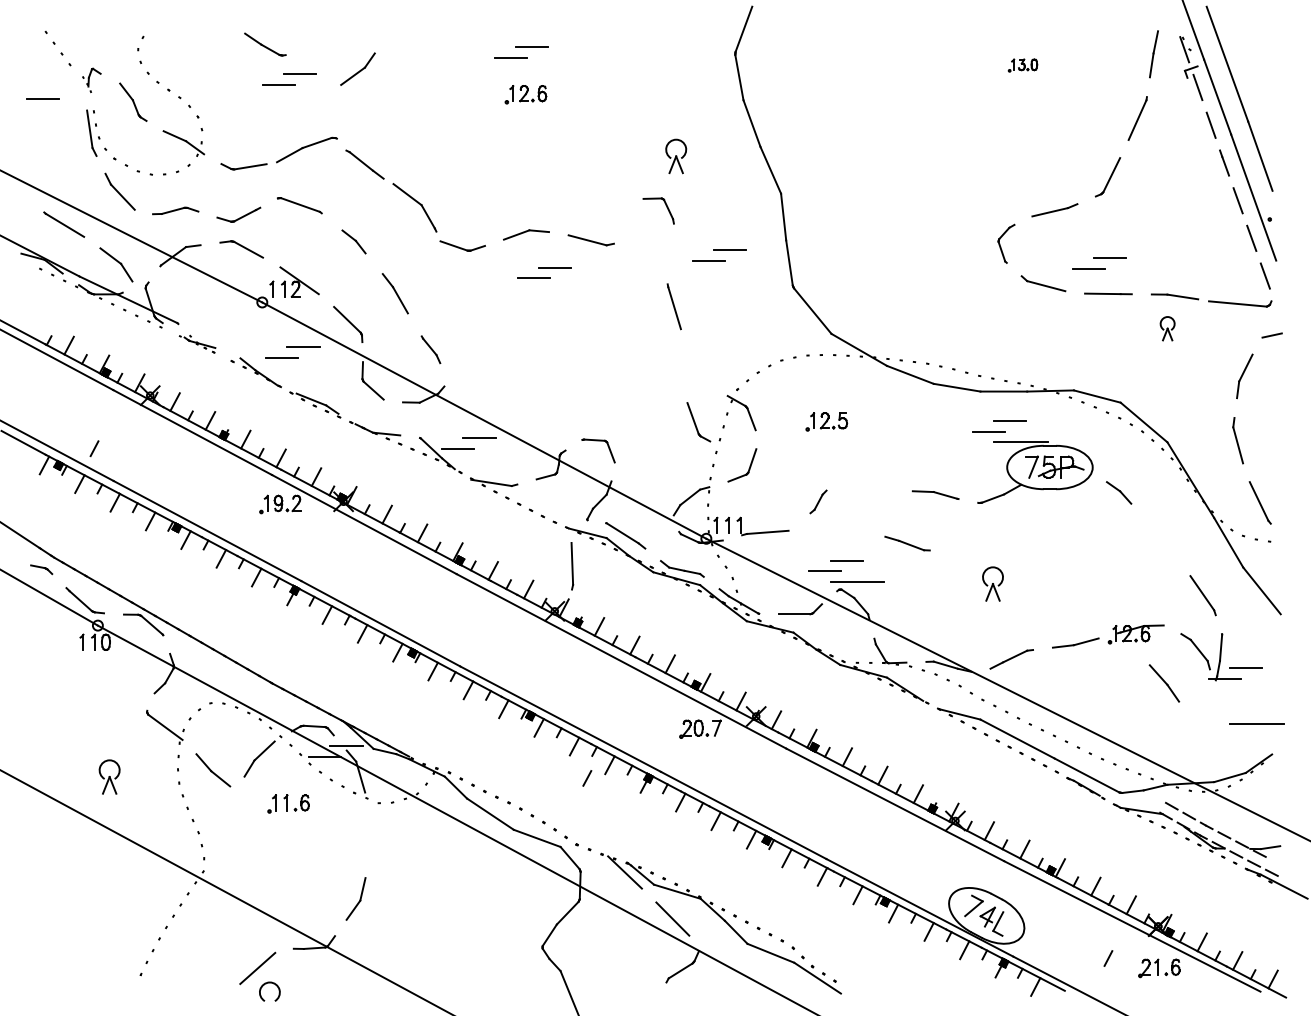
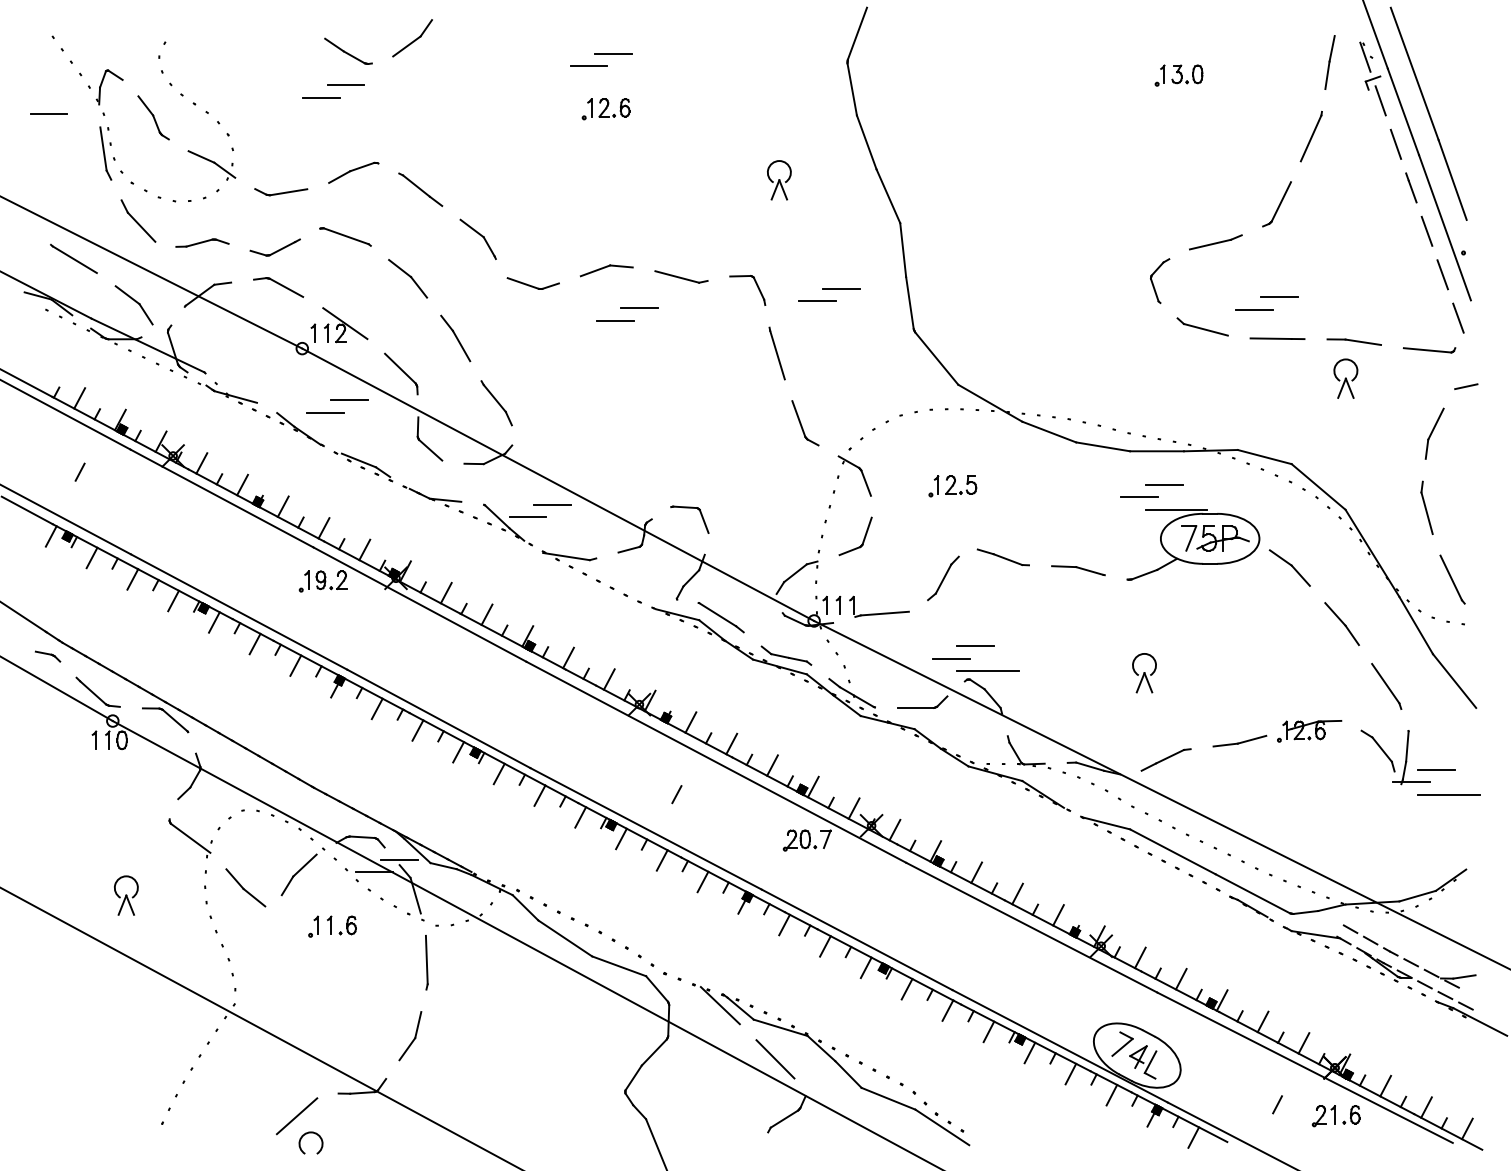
part: (265, 44) -> (348, 51), moved
part: (1022, 65) -> (1178, 75), size x1.43
part: (357, 68) -> (412, 37), moved
part: (91, 80) -> (105, 92), size x1.67
part: (306, 149) -> (353, 172), size x0.71
part: (414, 207) -> (477, 239), size x0.71
part: (666, 207) -> (756, 286), moved
part: (353, 241) -> (407, 278), size x1.43
part: (1240, 303) -> (1429, 349), size x0.71
part: (1167, 328) -> (1345, 378), size x1.43
part: (197, 344) -> (227, 397), size x1.43
part: (430, 349) -> (496, 402), size x1.43
part: (698, 422) -> (805, 423), moved
line: (94, 448) -> (80, 471), moved
part: (1118, 492) -> (1289, 567), size x1.43
part: (818, 501) -> (943, 578), size x1.67
part: (907, 543) -> (1003, 557), moved
line: (572, 566) -> (427, 962), moved
part: (1164, 683) -> (1342, 624), moved
line: (1256, 723) -> (1448, 793), moved
line: (587, 778) -> (677, 794), moved

